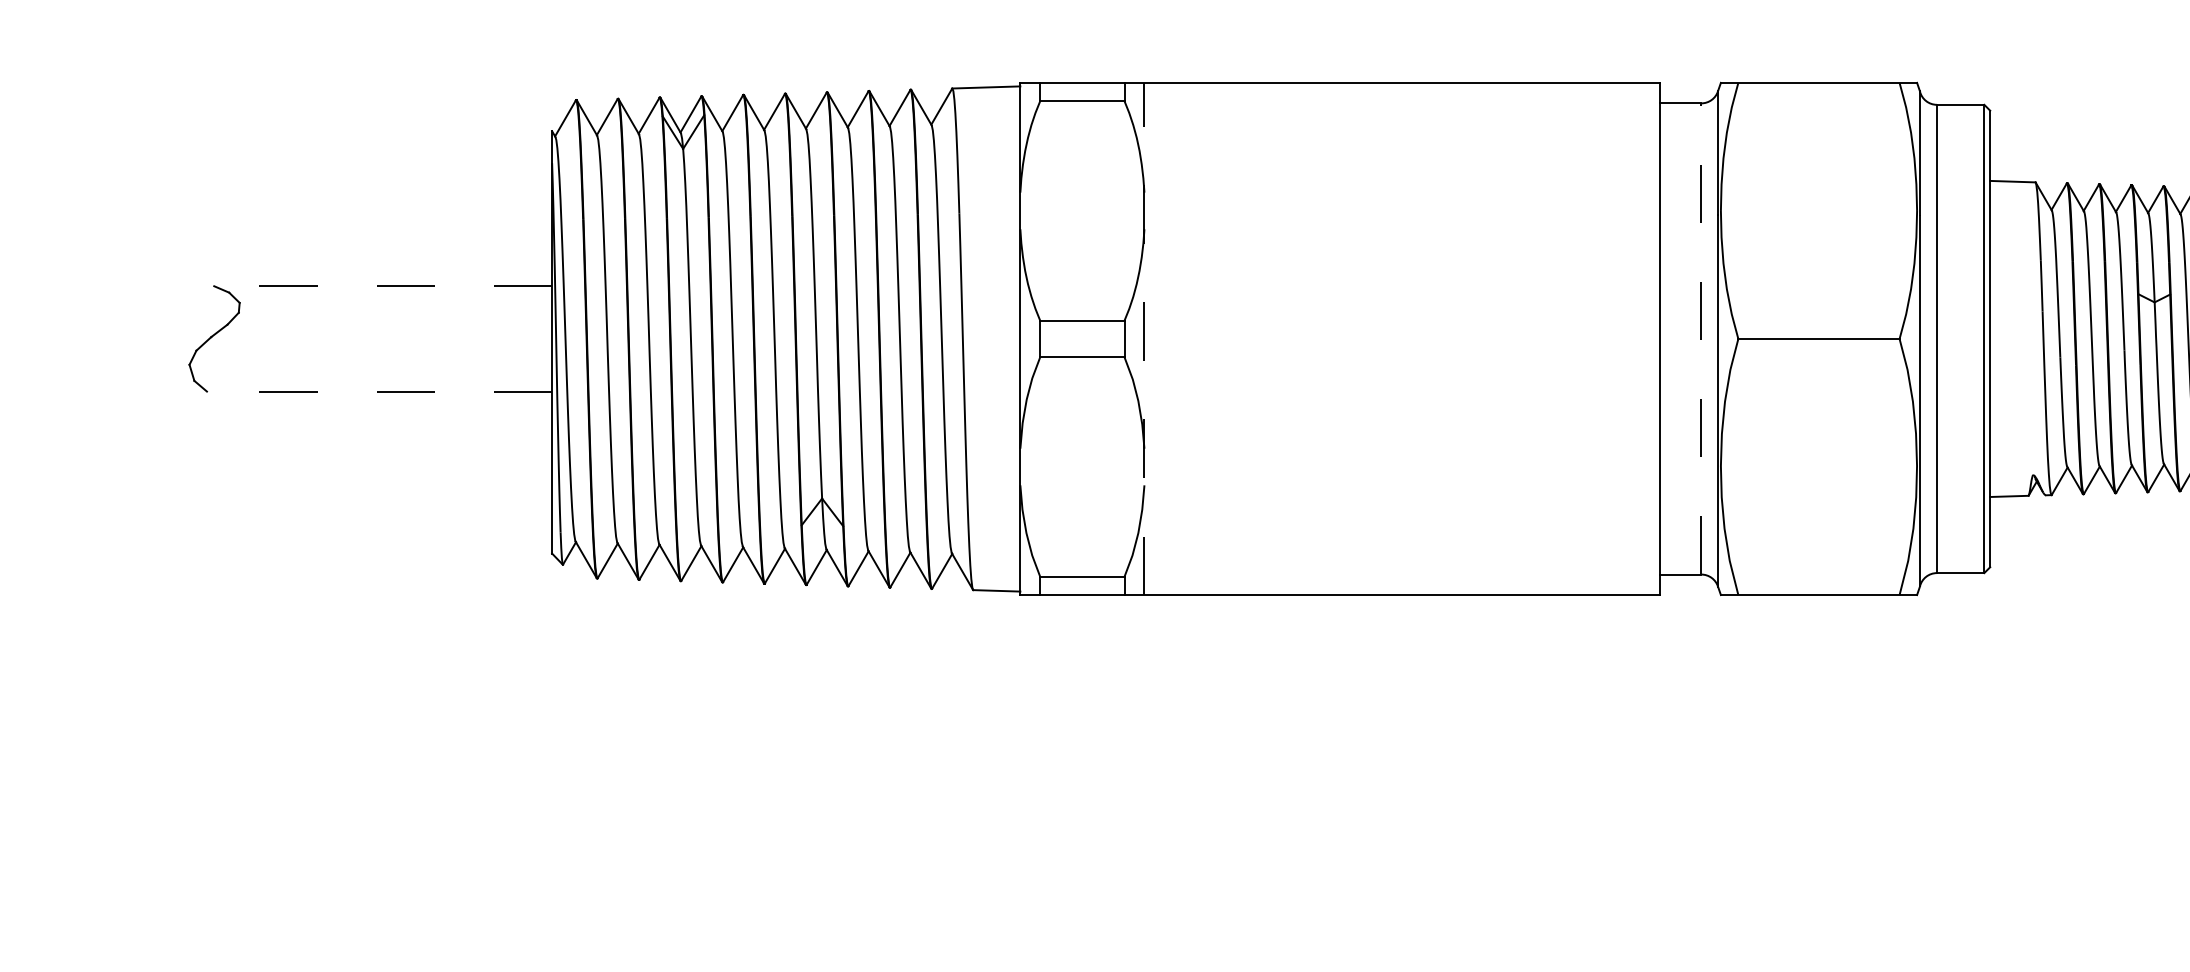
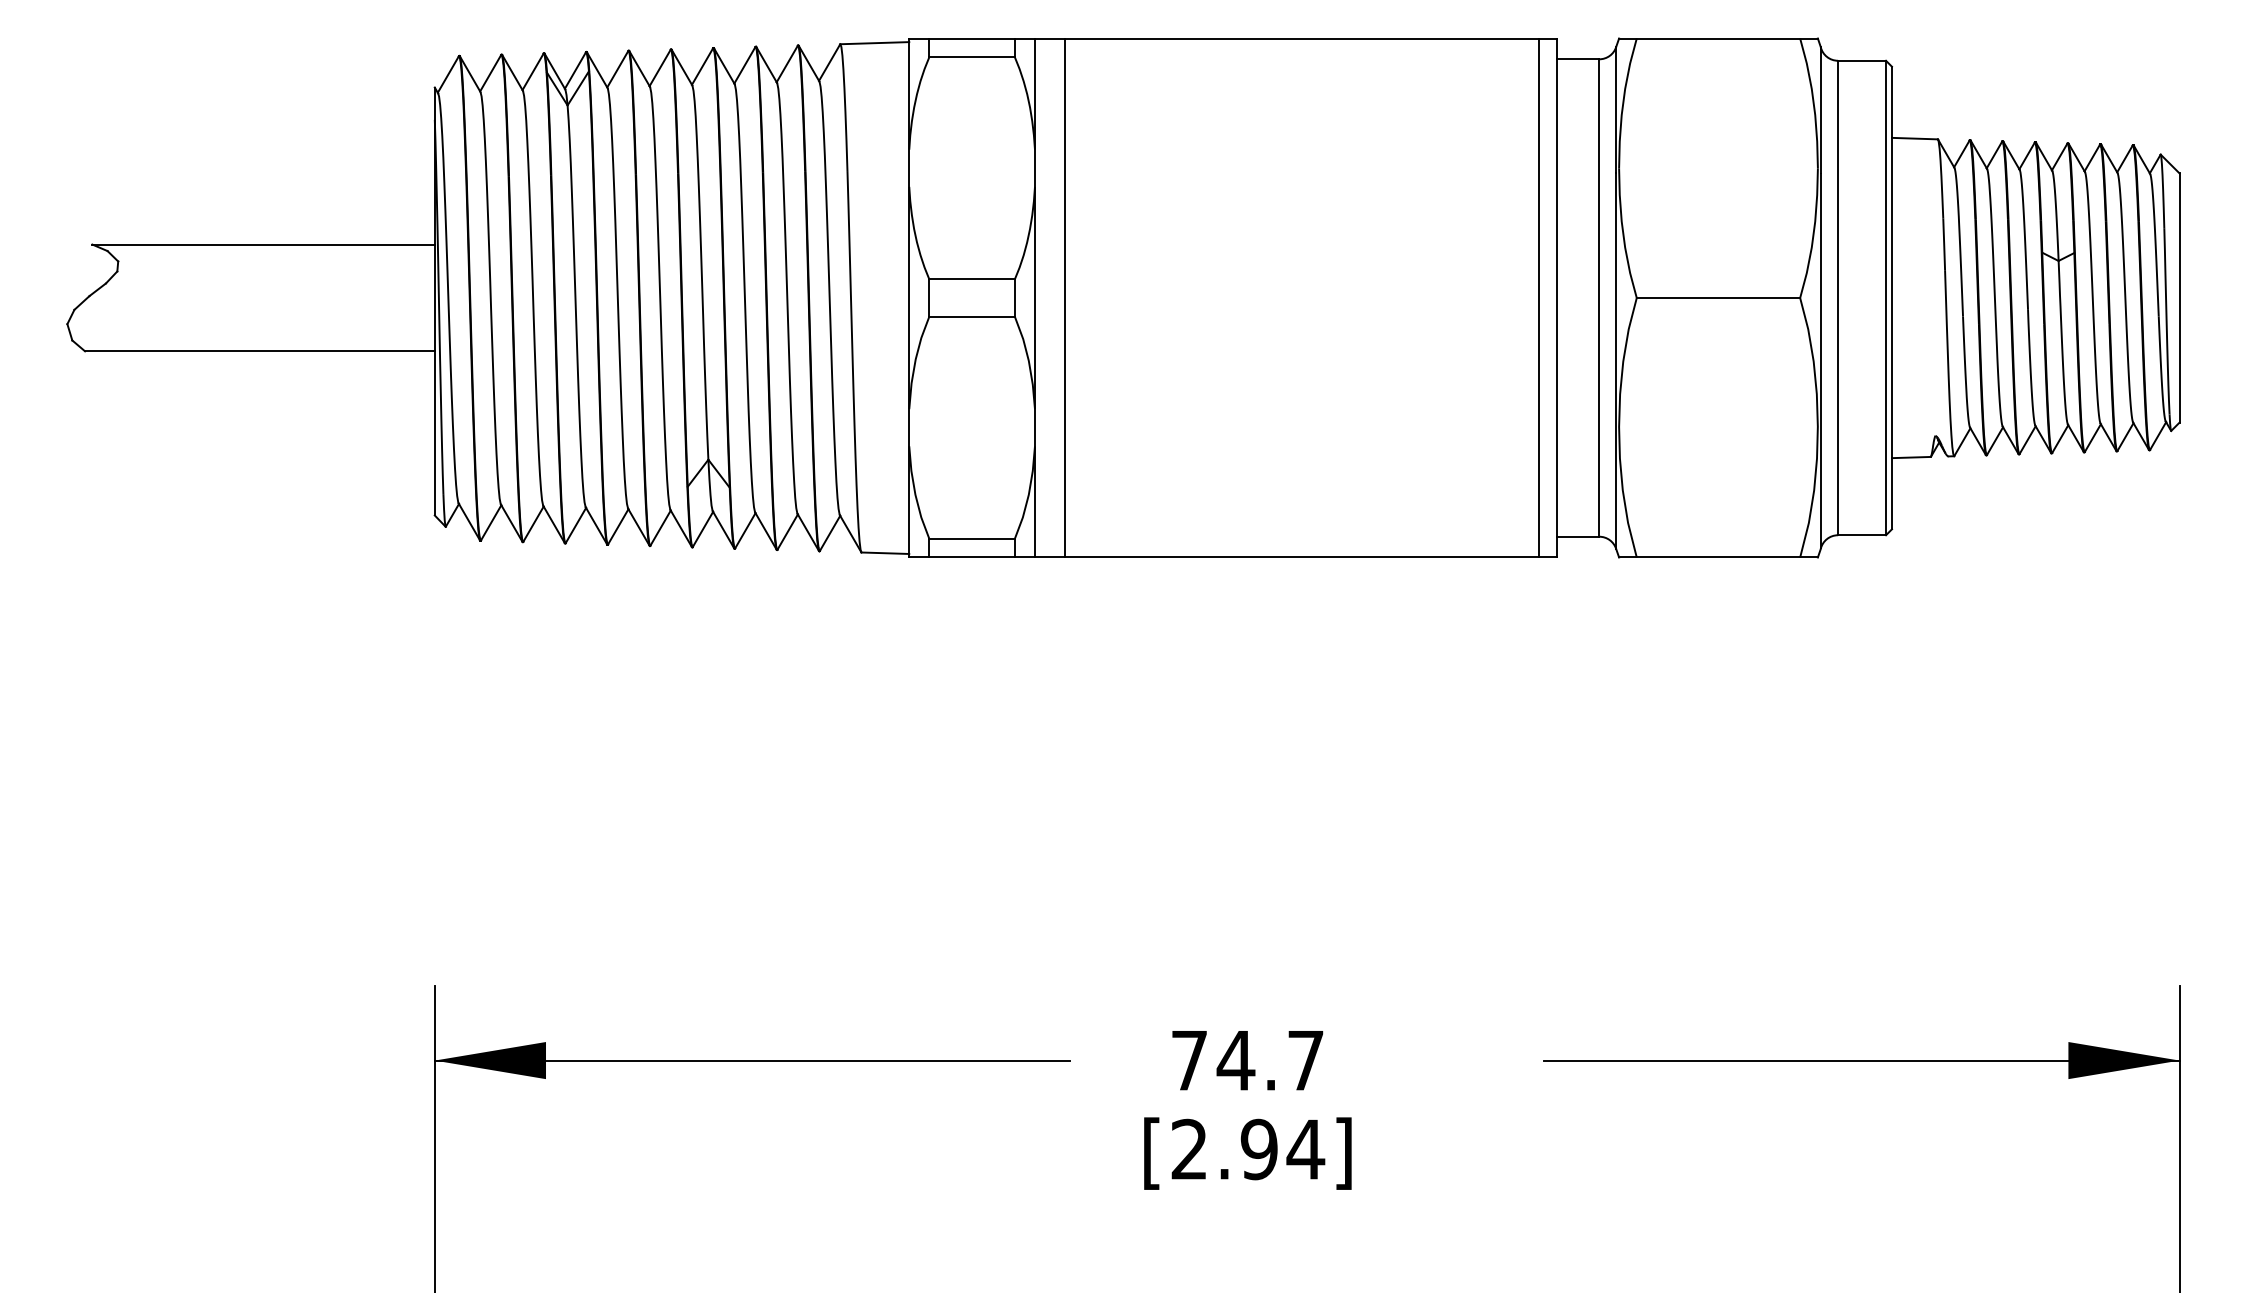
line: (383, 286) -> (263, 244), dashed -> solid
line: (1143, 338) -> (1034, 297), dashed -> solid
line: (1173, 338) -> (1064, 297), added
line: (1642, 338) -> (1539, 297), added
line: (1701, 339) -> (1599, 298), dashed -> solid
line: (379, 391) -> (259, 351), dashed -> solid

